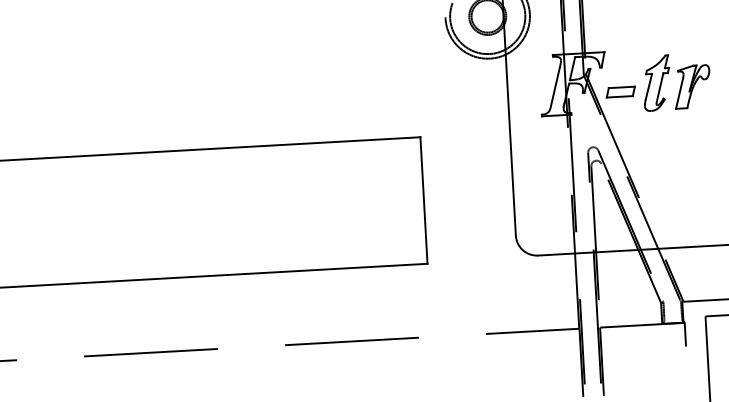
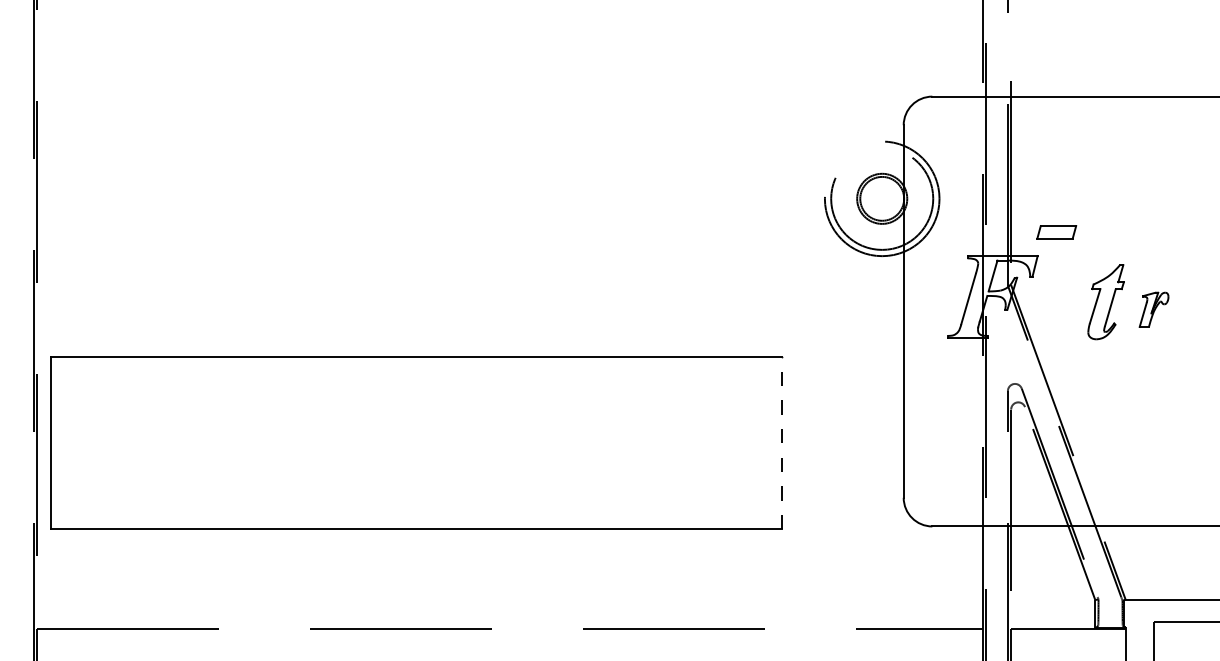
part: (691, 86) -> (1153, 309), size x0.6
part: (620, 92) -> (1056, 232), moved
line: (423, 200) -> (781, 443), solid -> dashed

